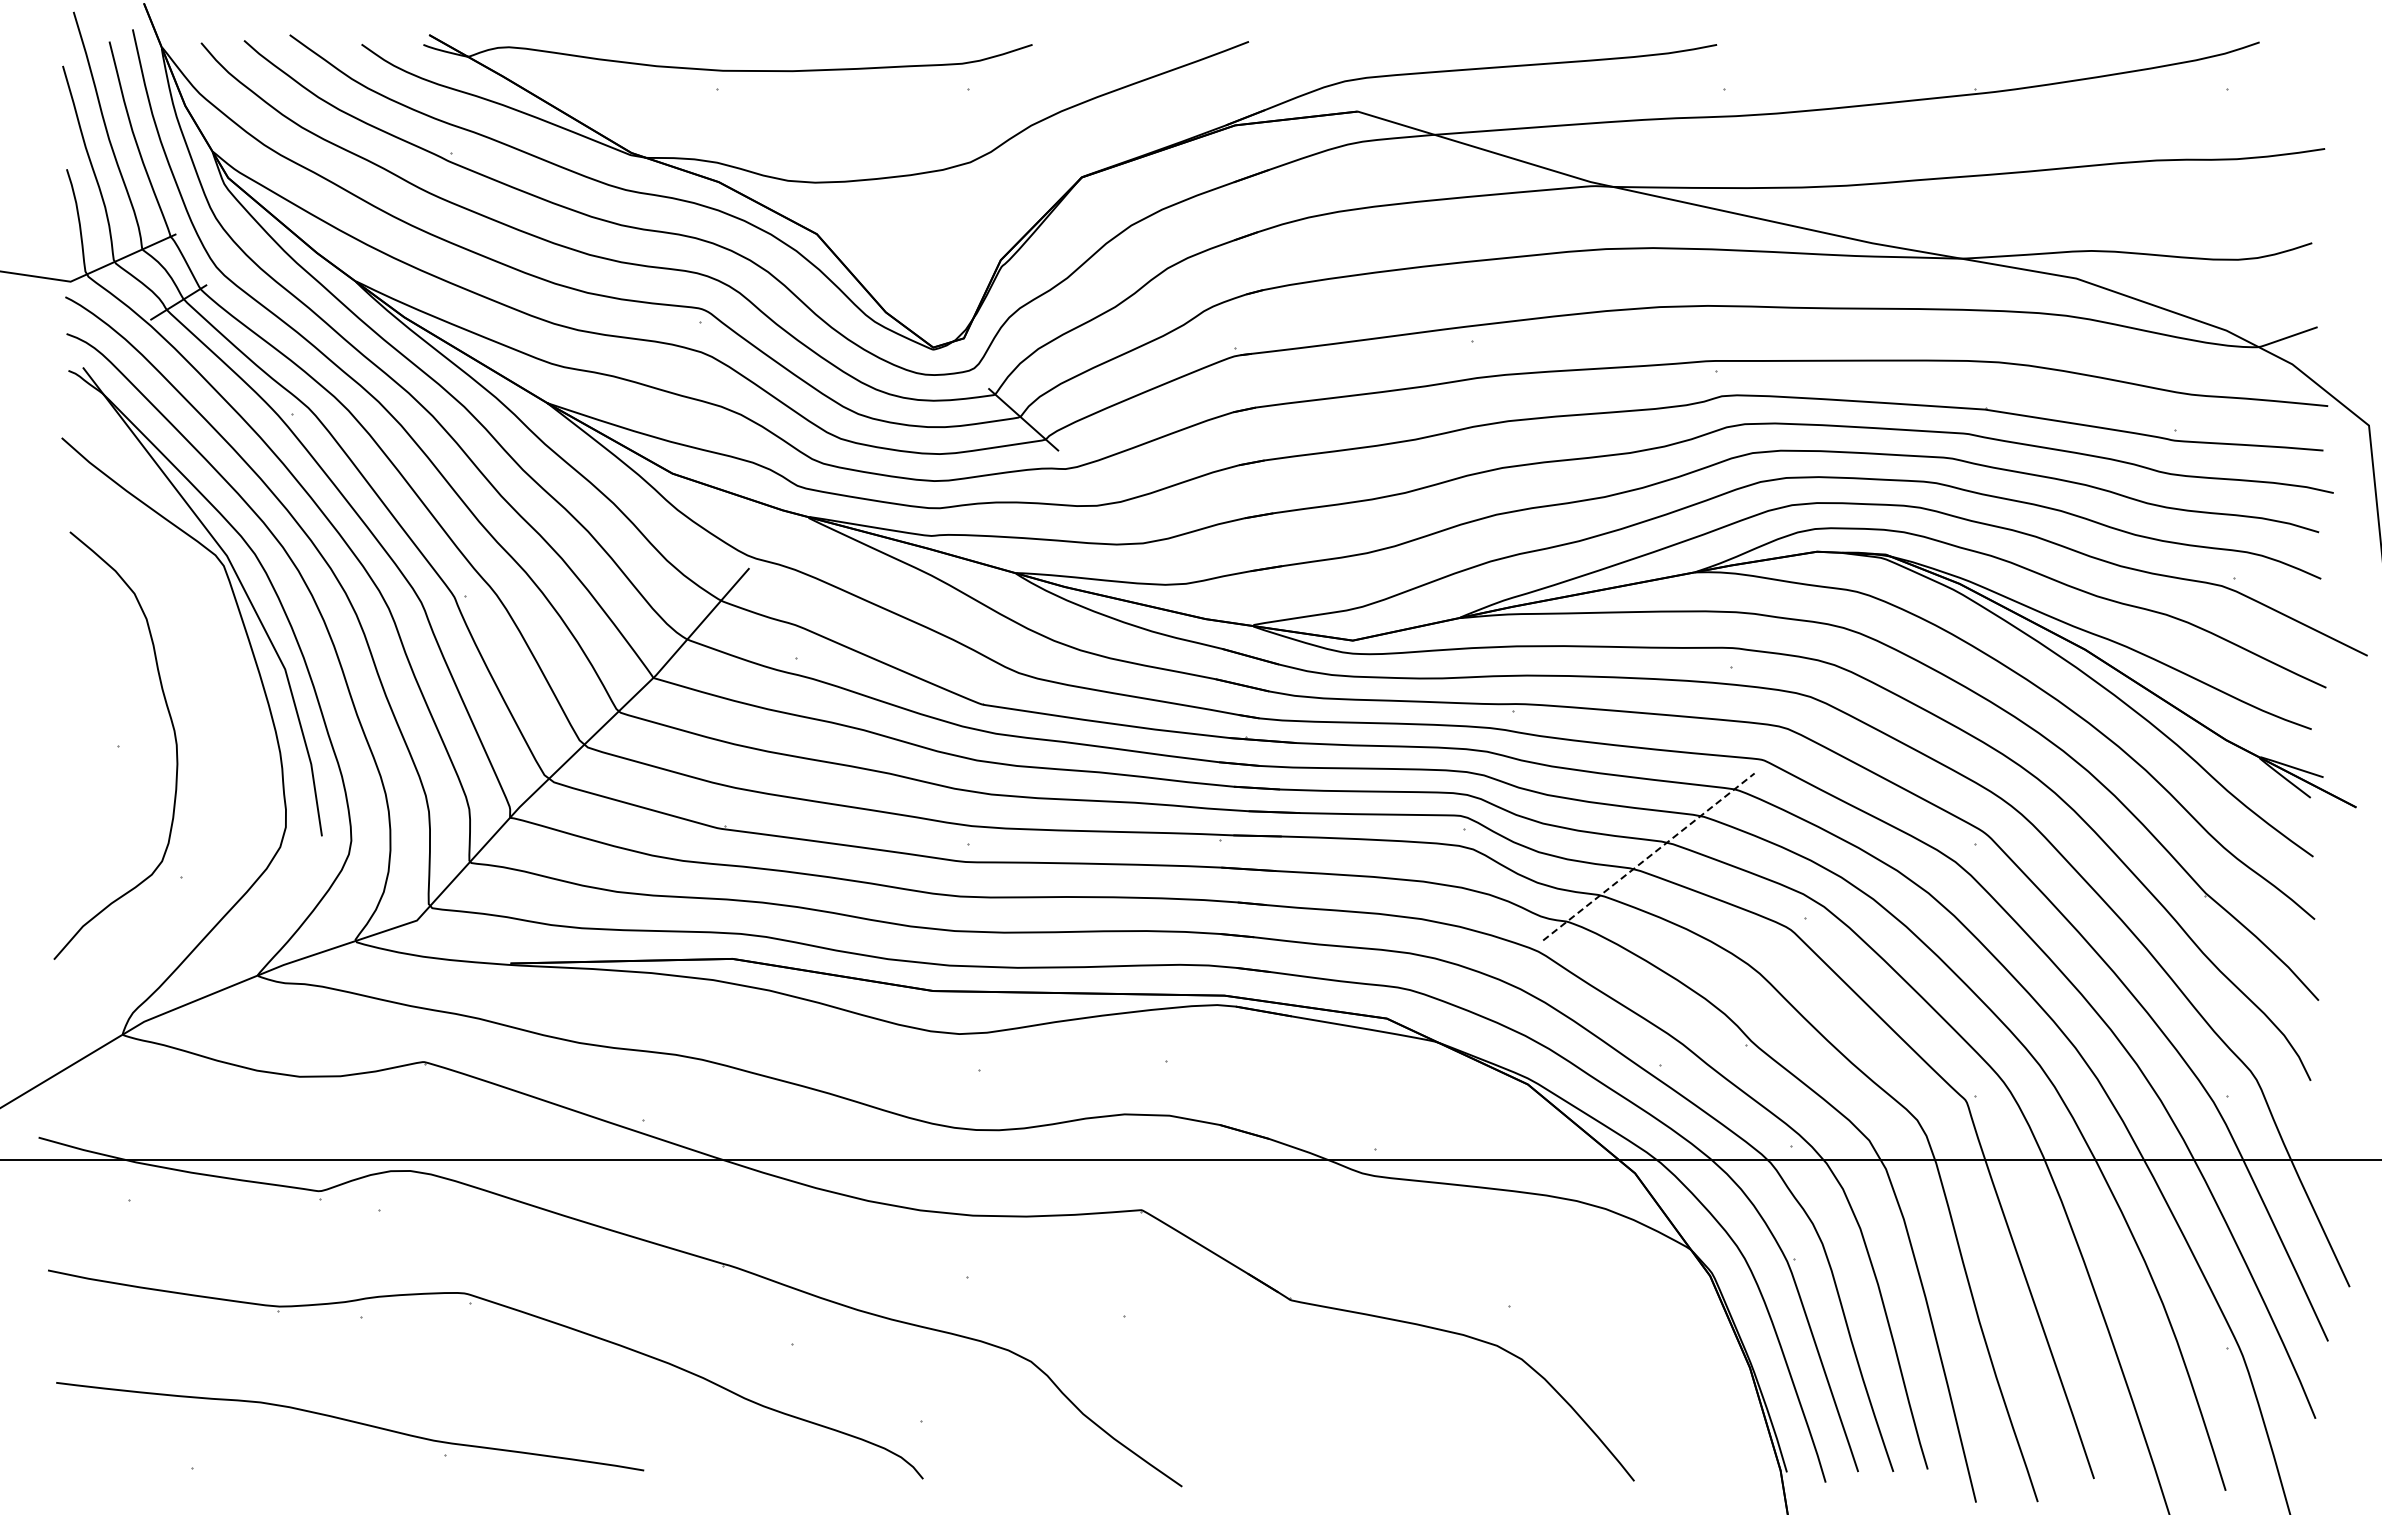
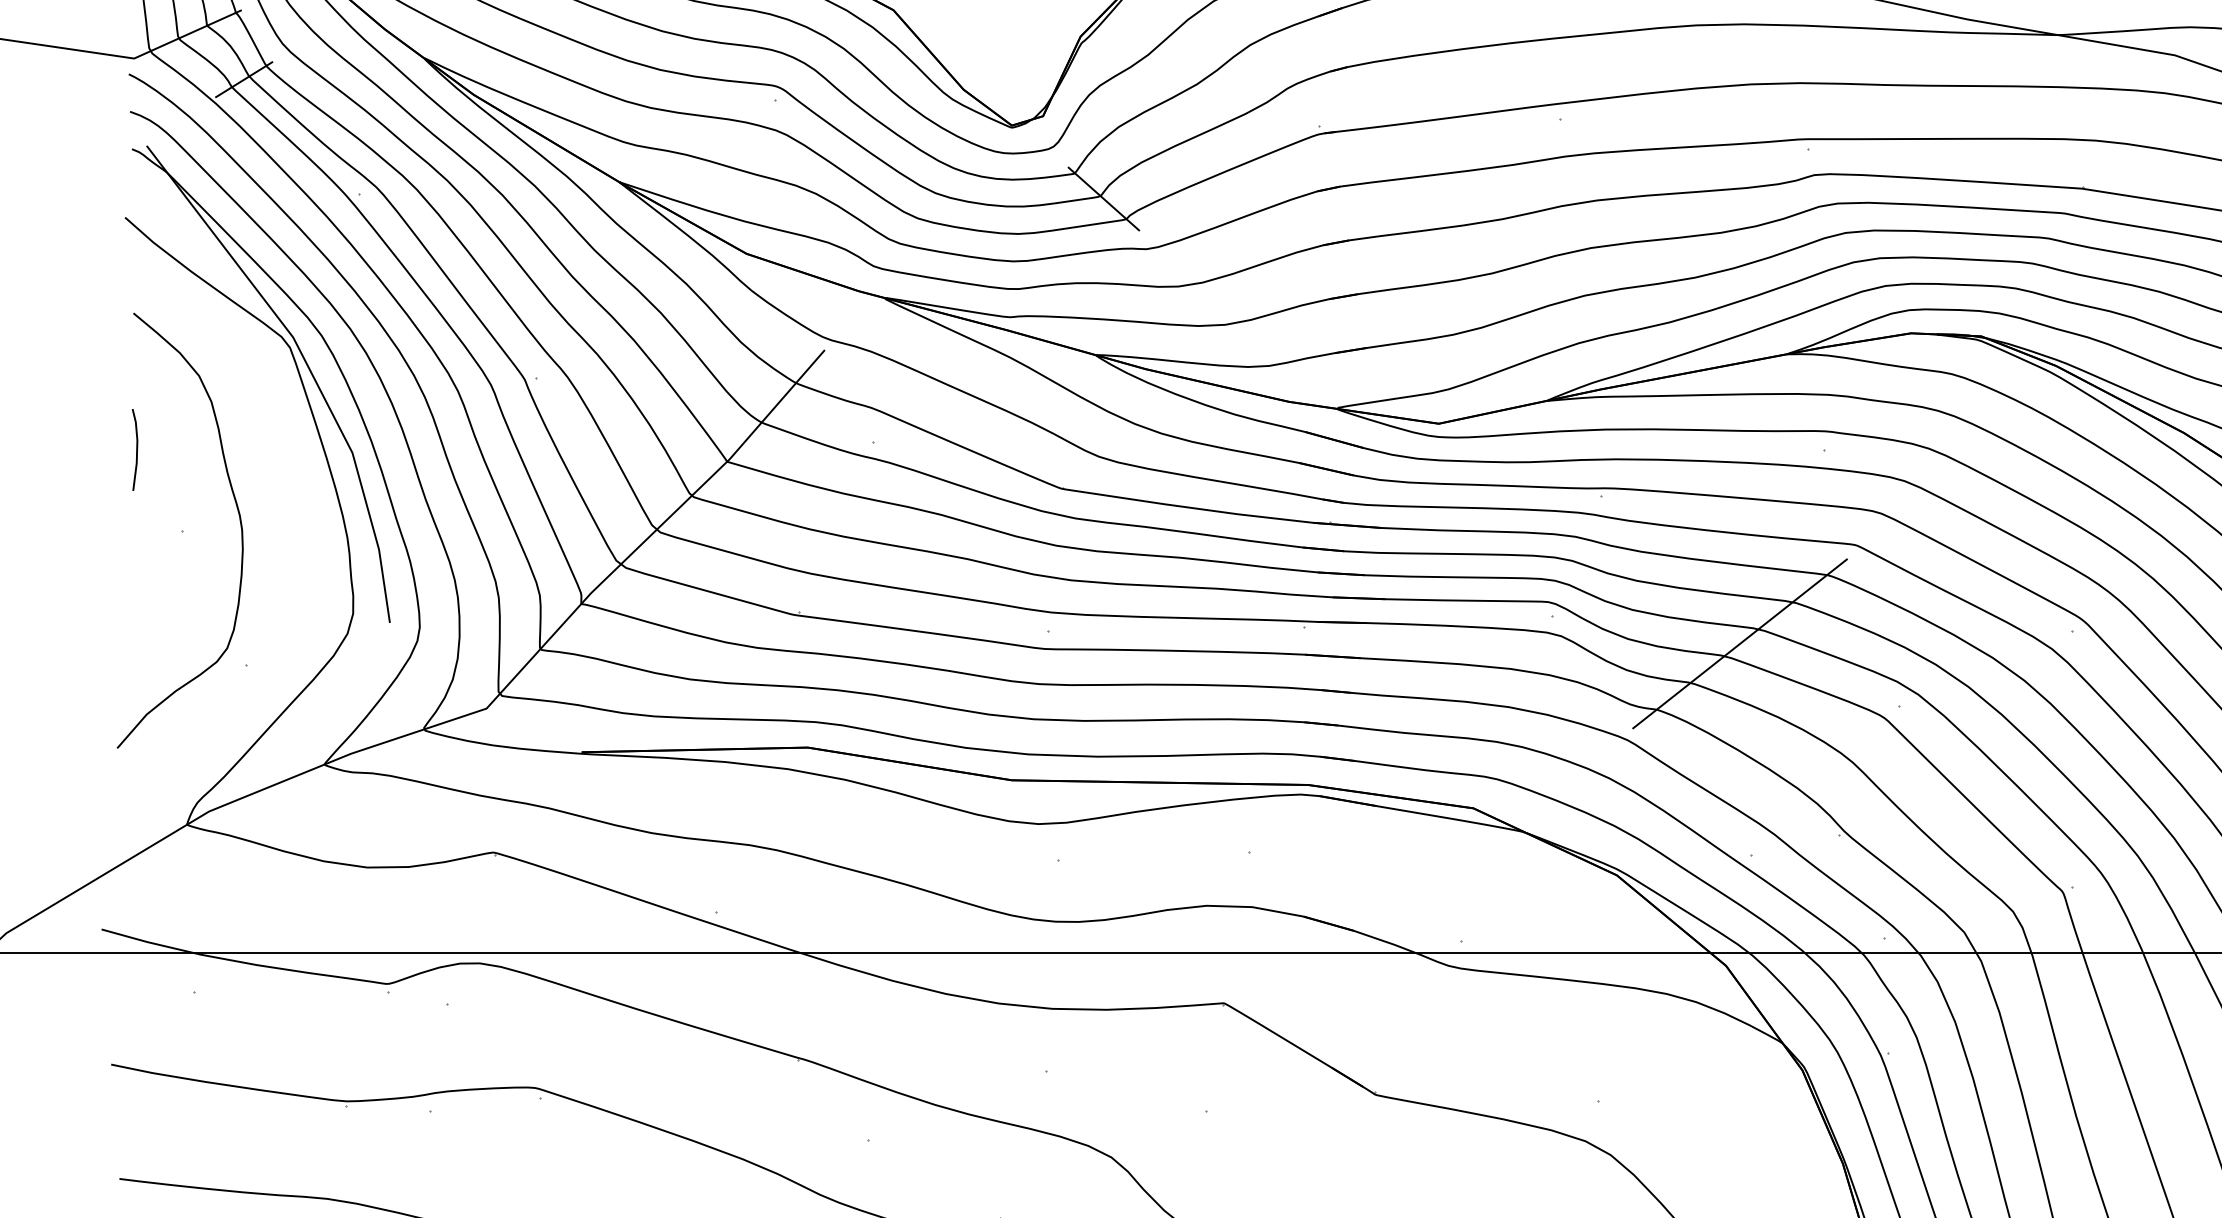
line: (72, 666) -> (136, 450), added
line: (1648, 856) -> (1739, 643), dashed -> solid

